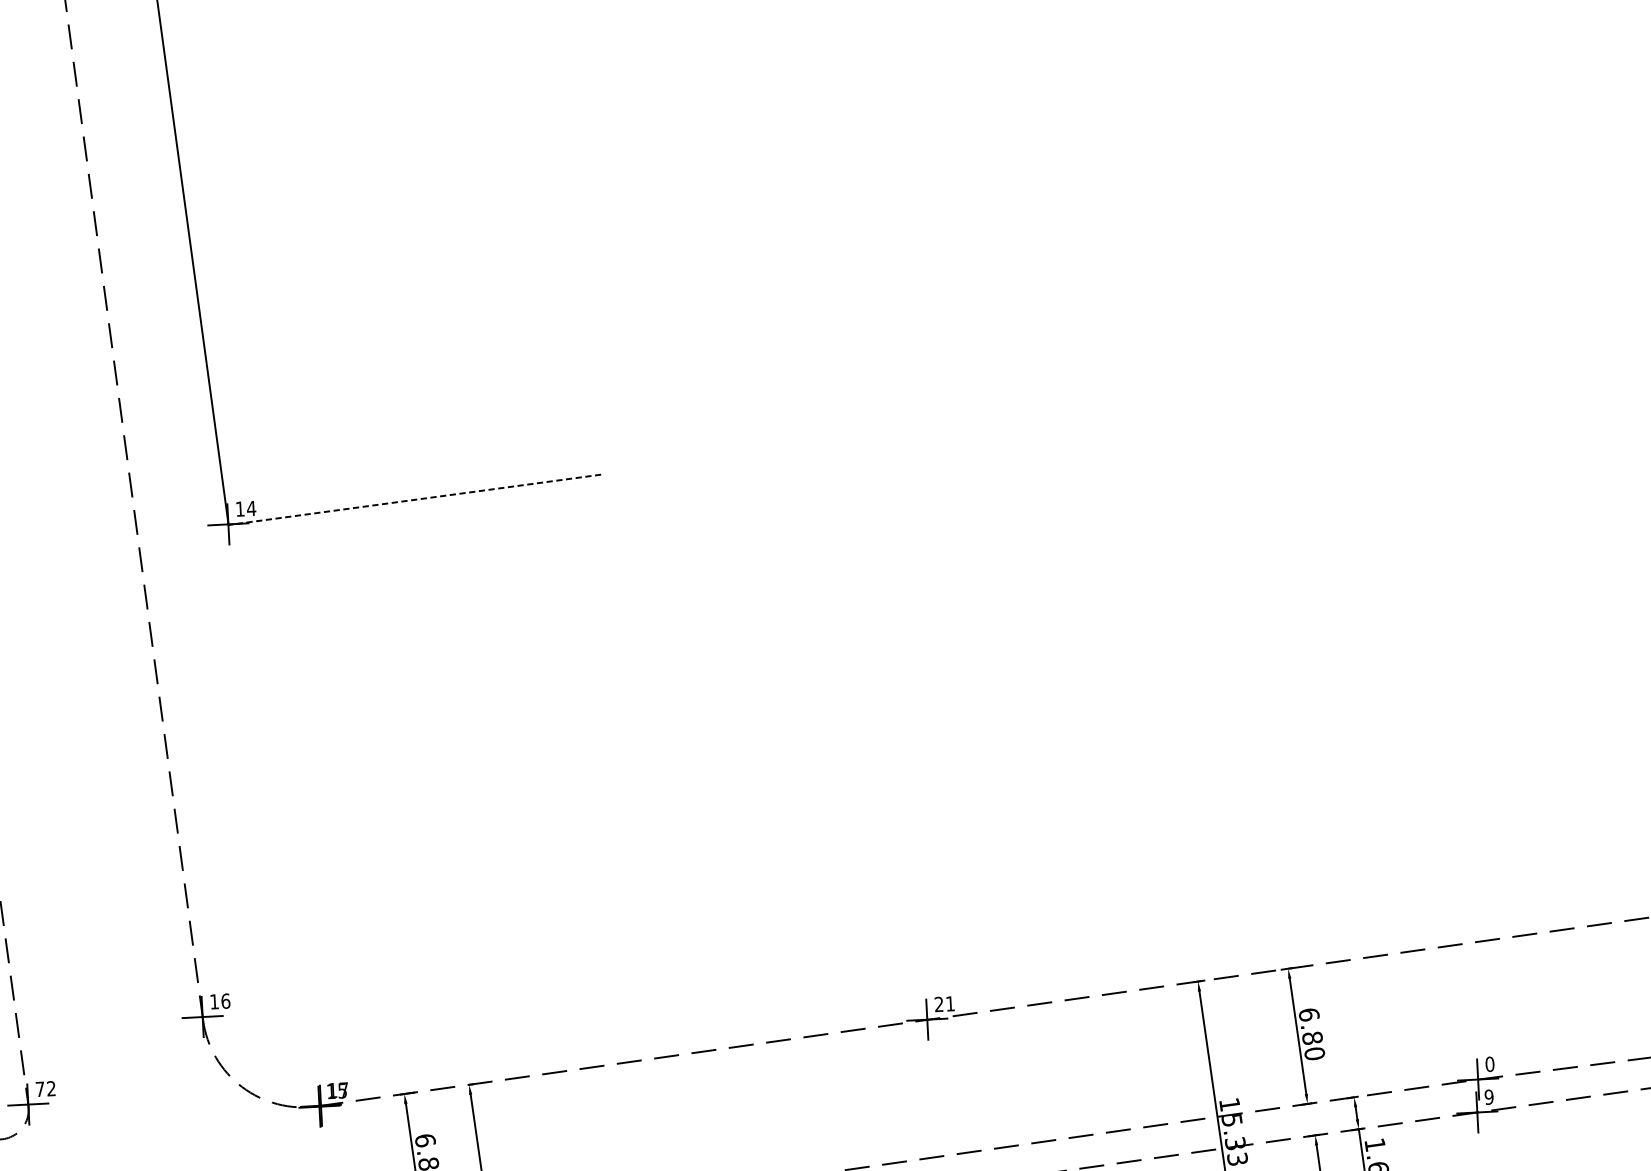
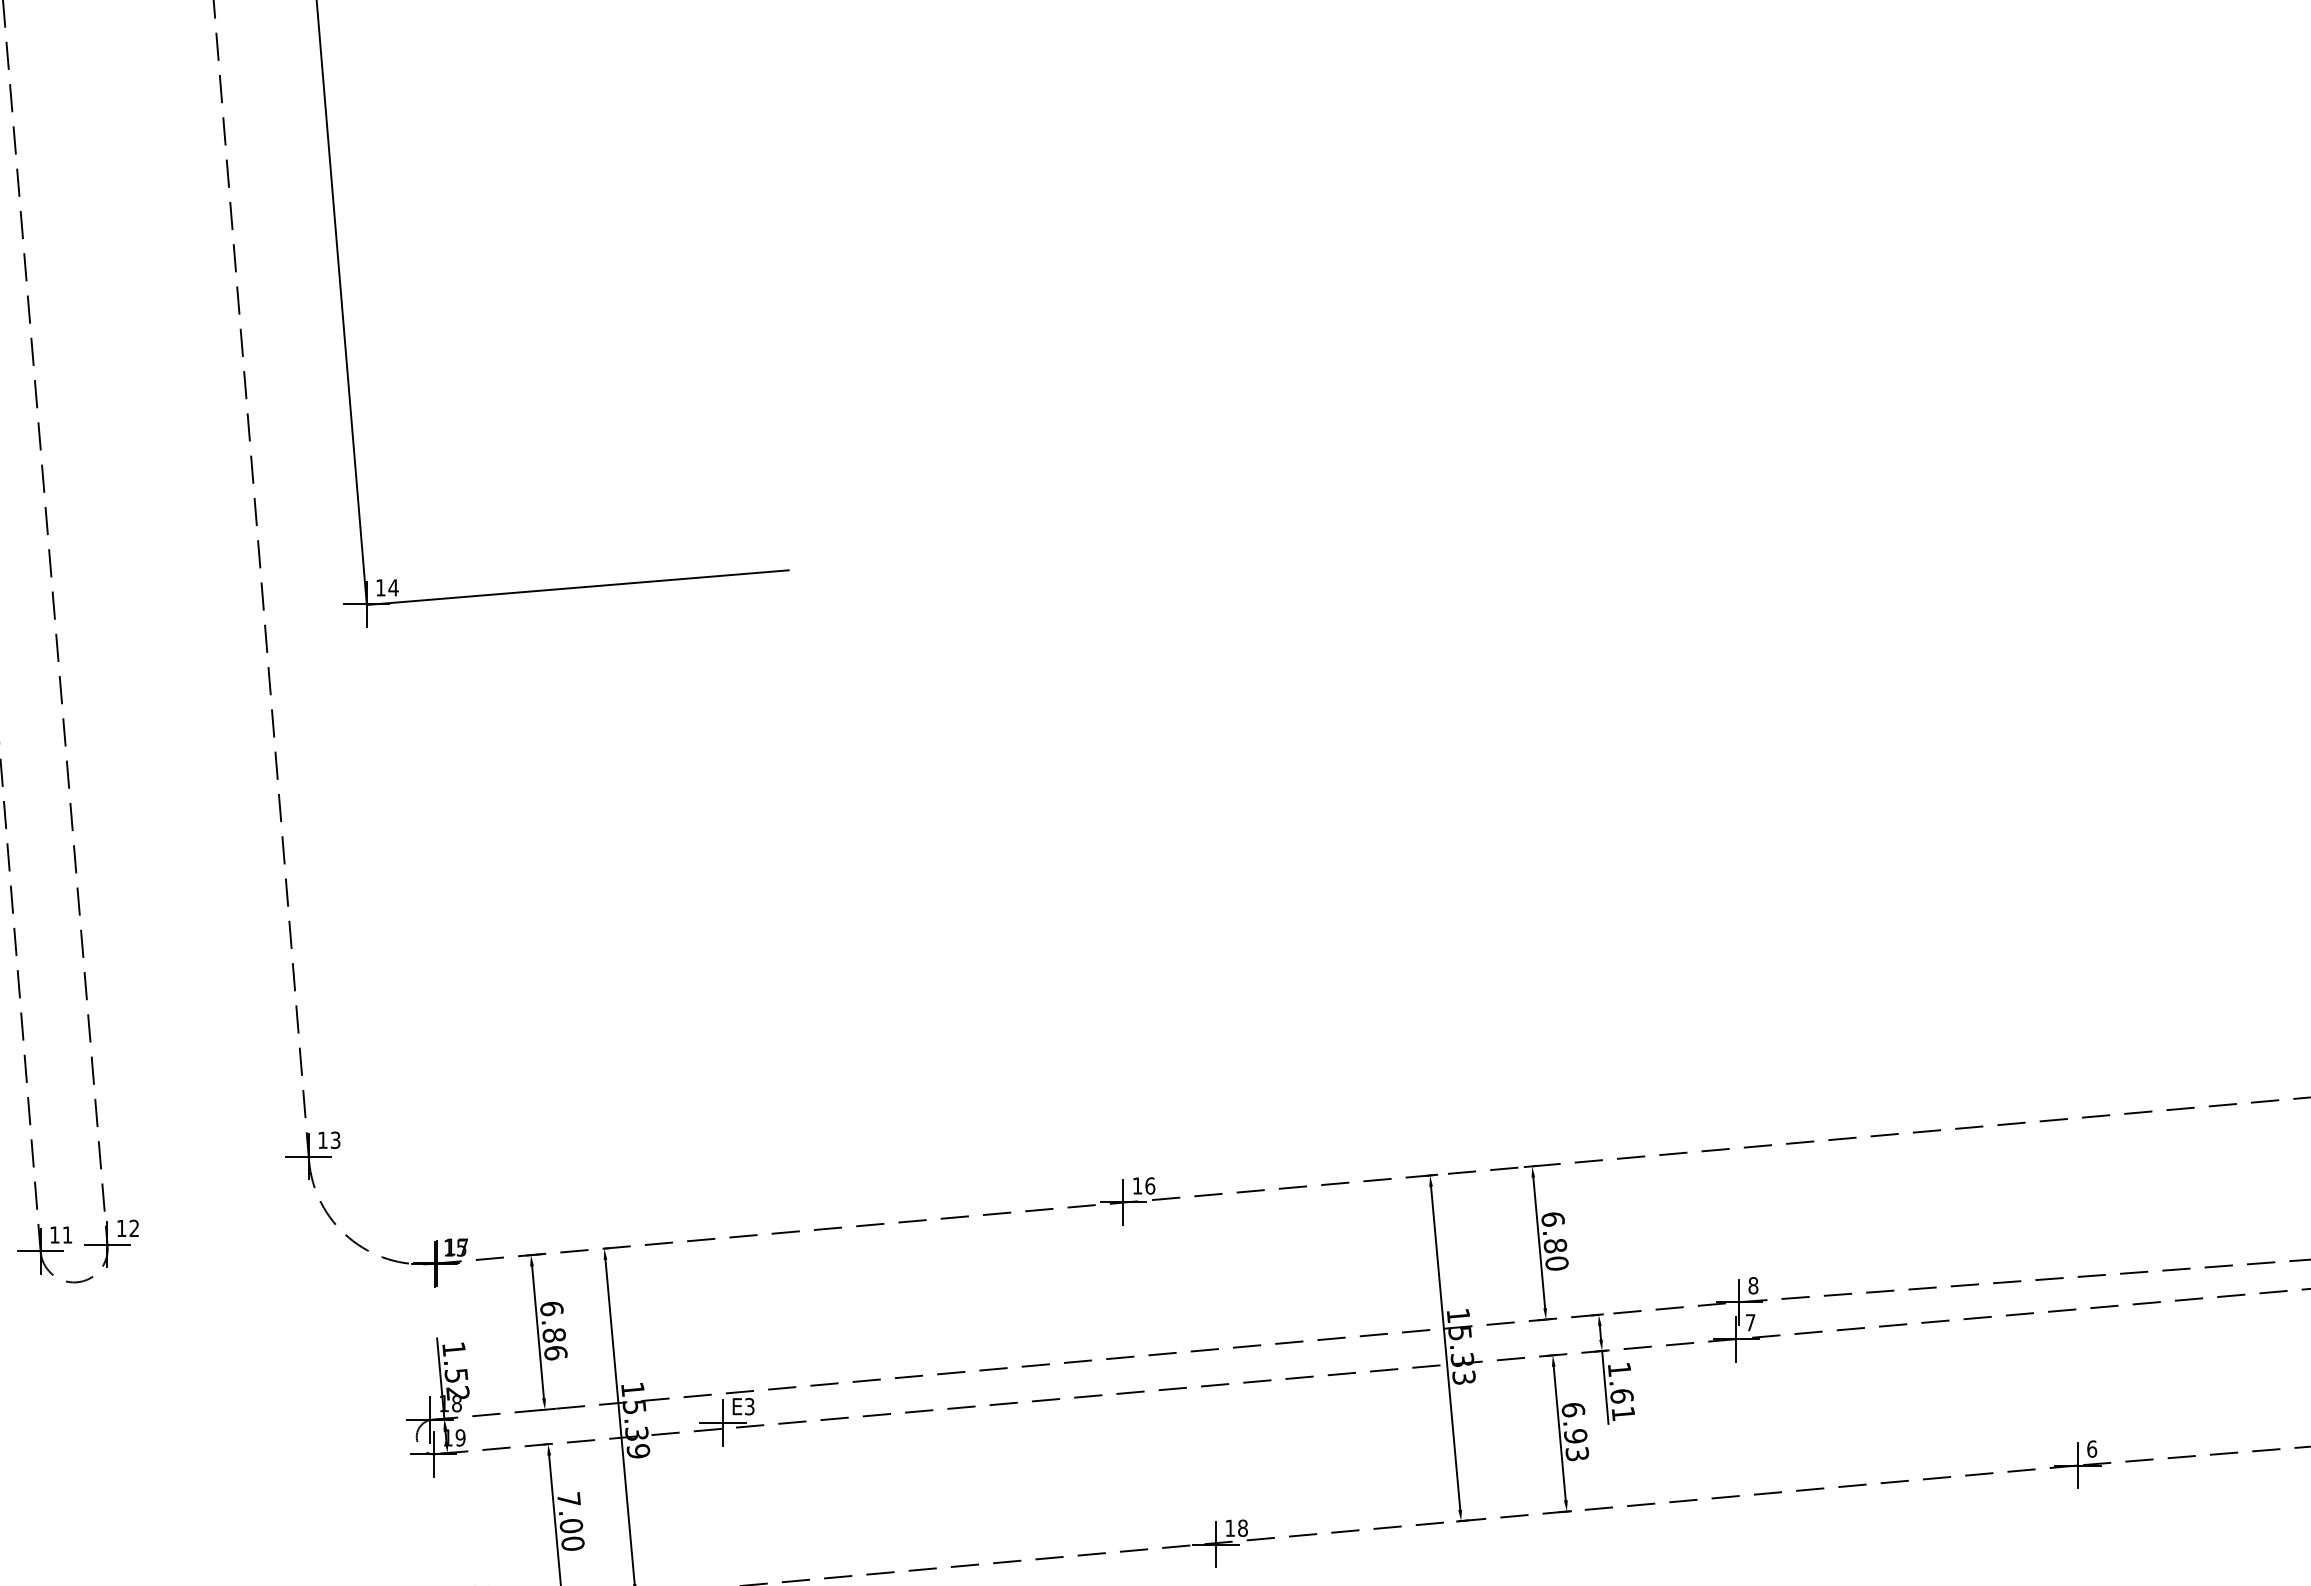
line: (414, 499) -> (577, 587), dashed -> solid
text: (225, 1001) -> (335, 1140), 16 -> 13
text: (944, 1003) -> (1143, 1185), 21 -> 16
text: (1490, 1064) -> (1753, 1285), 0 -> 8
text: (39, 1089) -> (121, 1228), 72 -> 12
text: (1489, 1097) -> (1750, 1322), 9 -> 7

